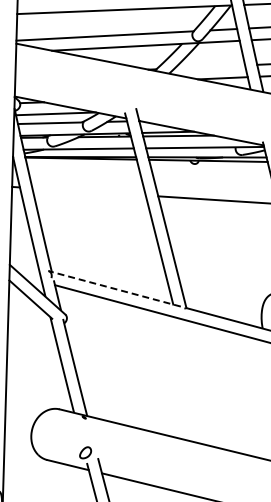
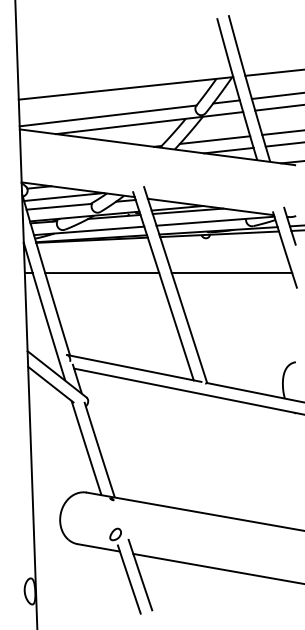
line: (209, 66) -> (214, 139), added
line: (89, 192) -> (102, 273), added
line: (115, 288) -> (134, 368), dashed -> solid

